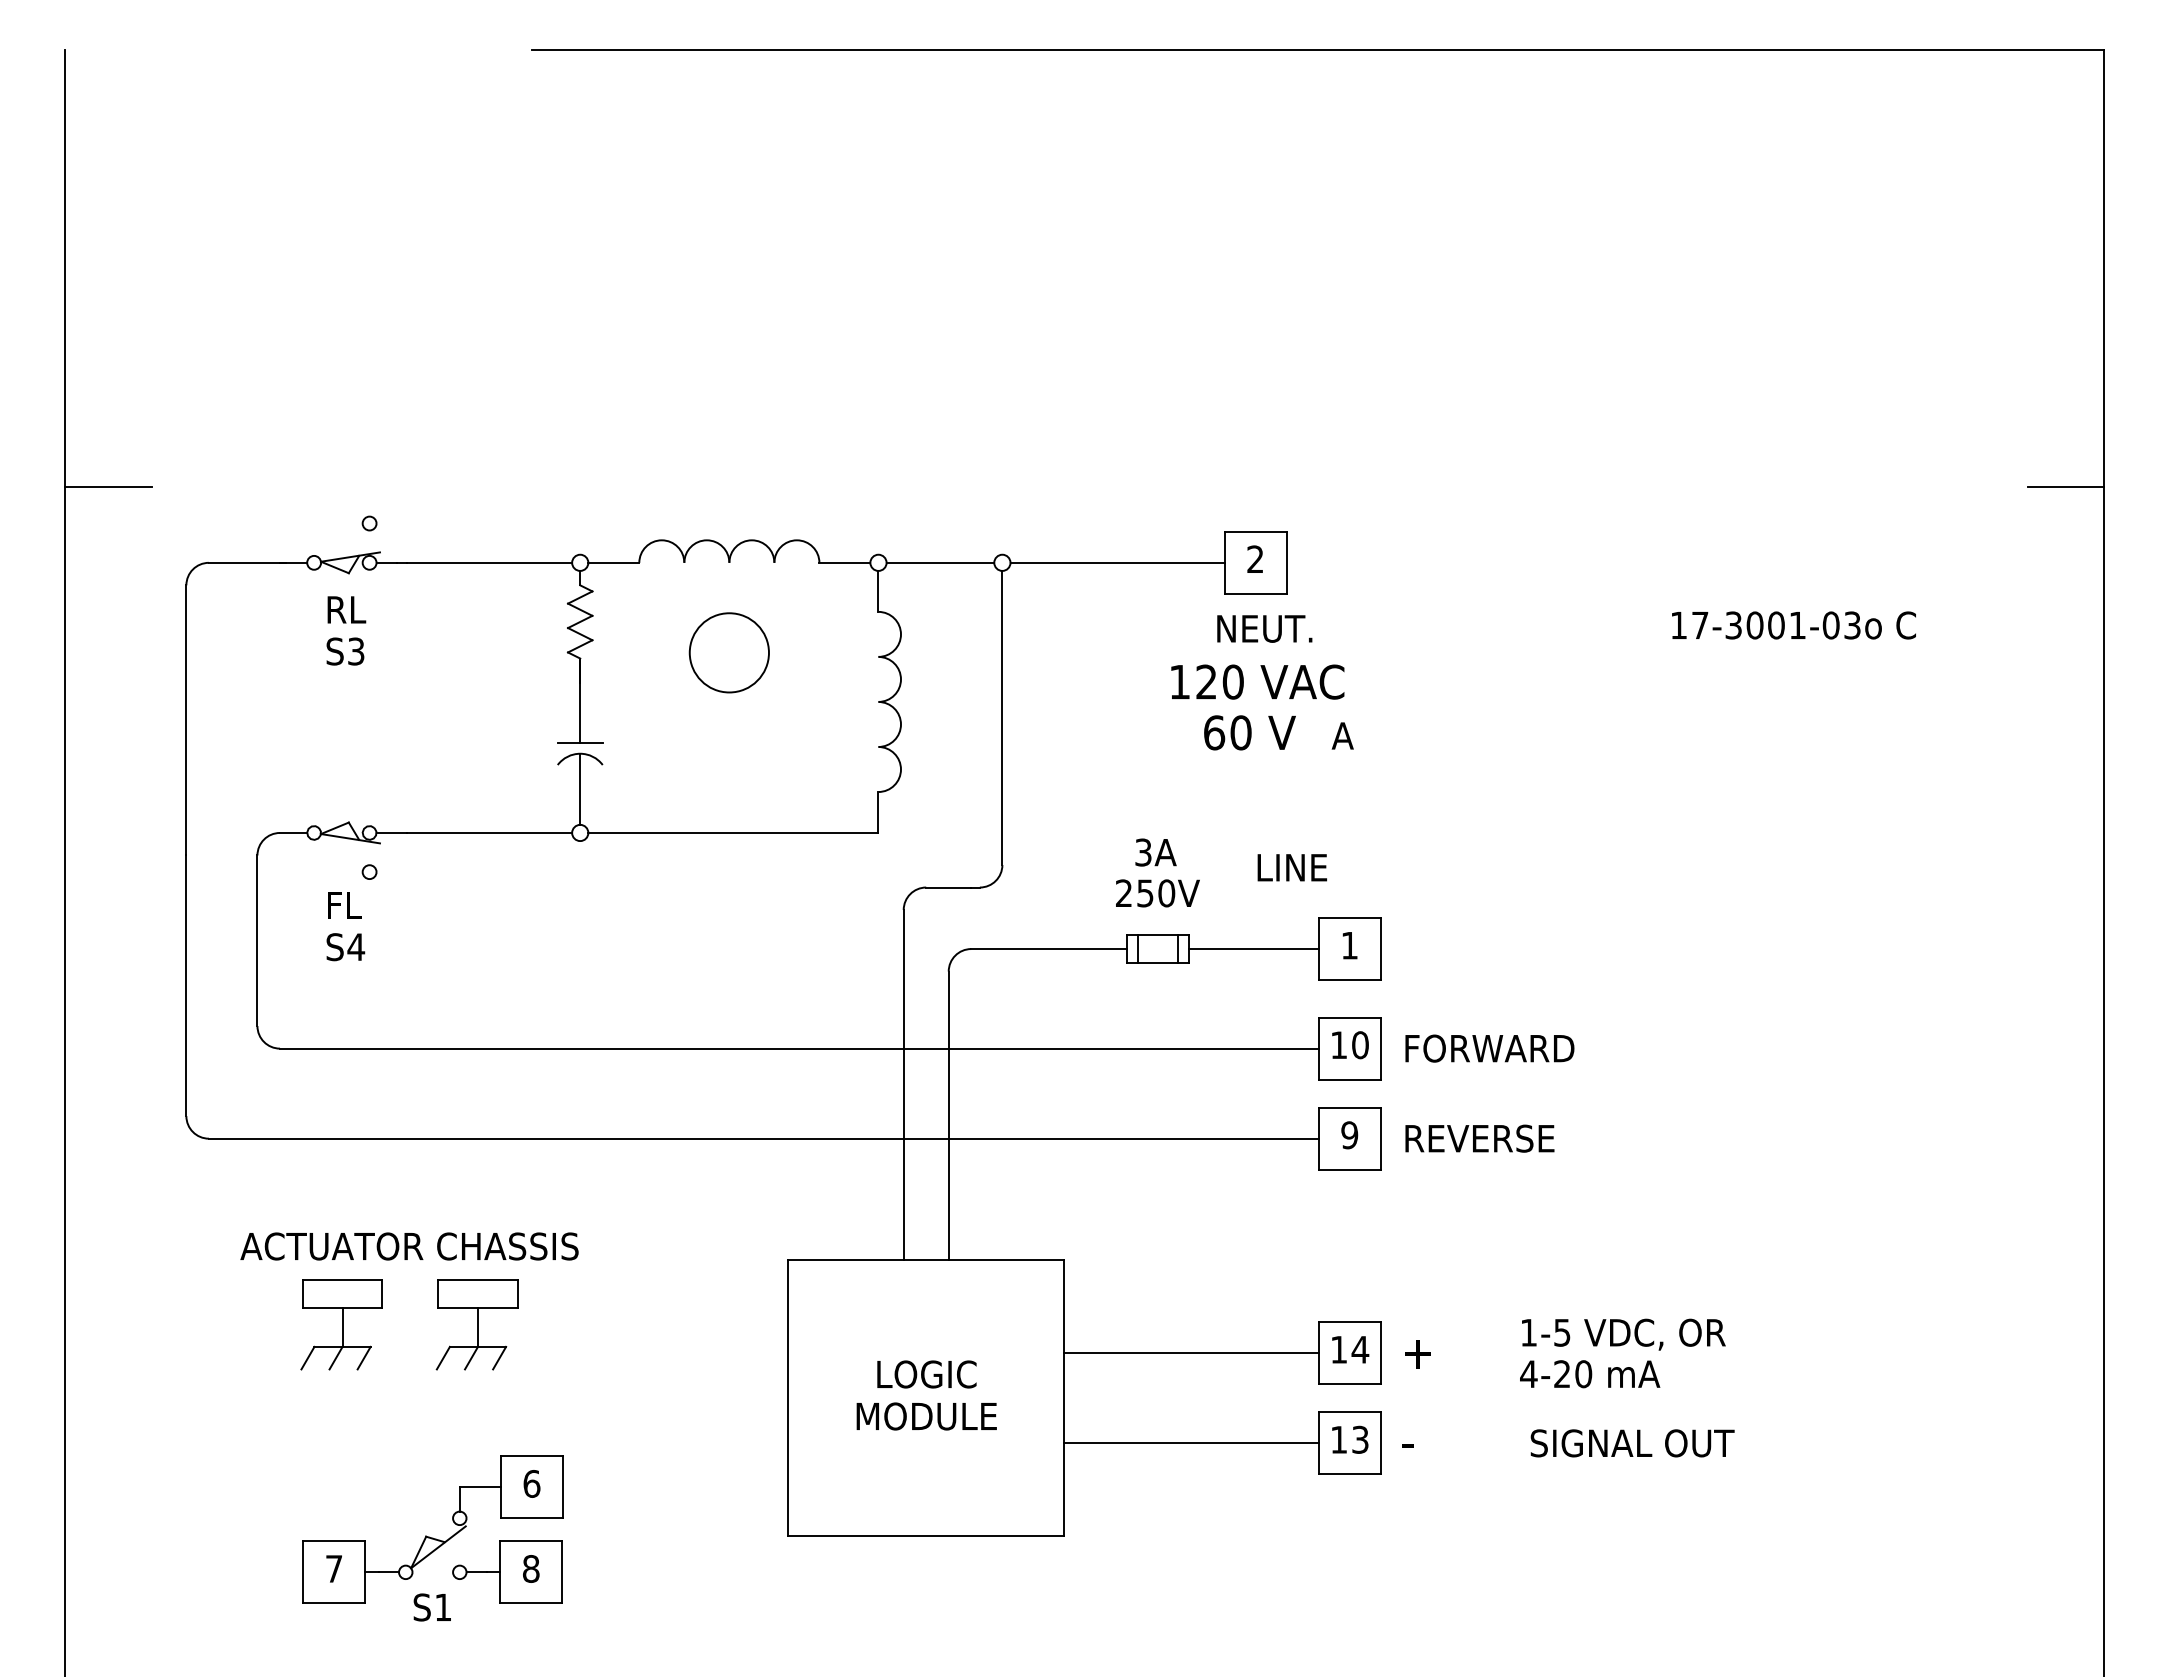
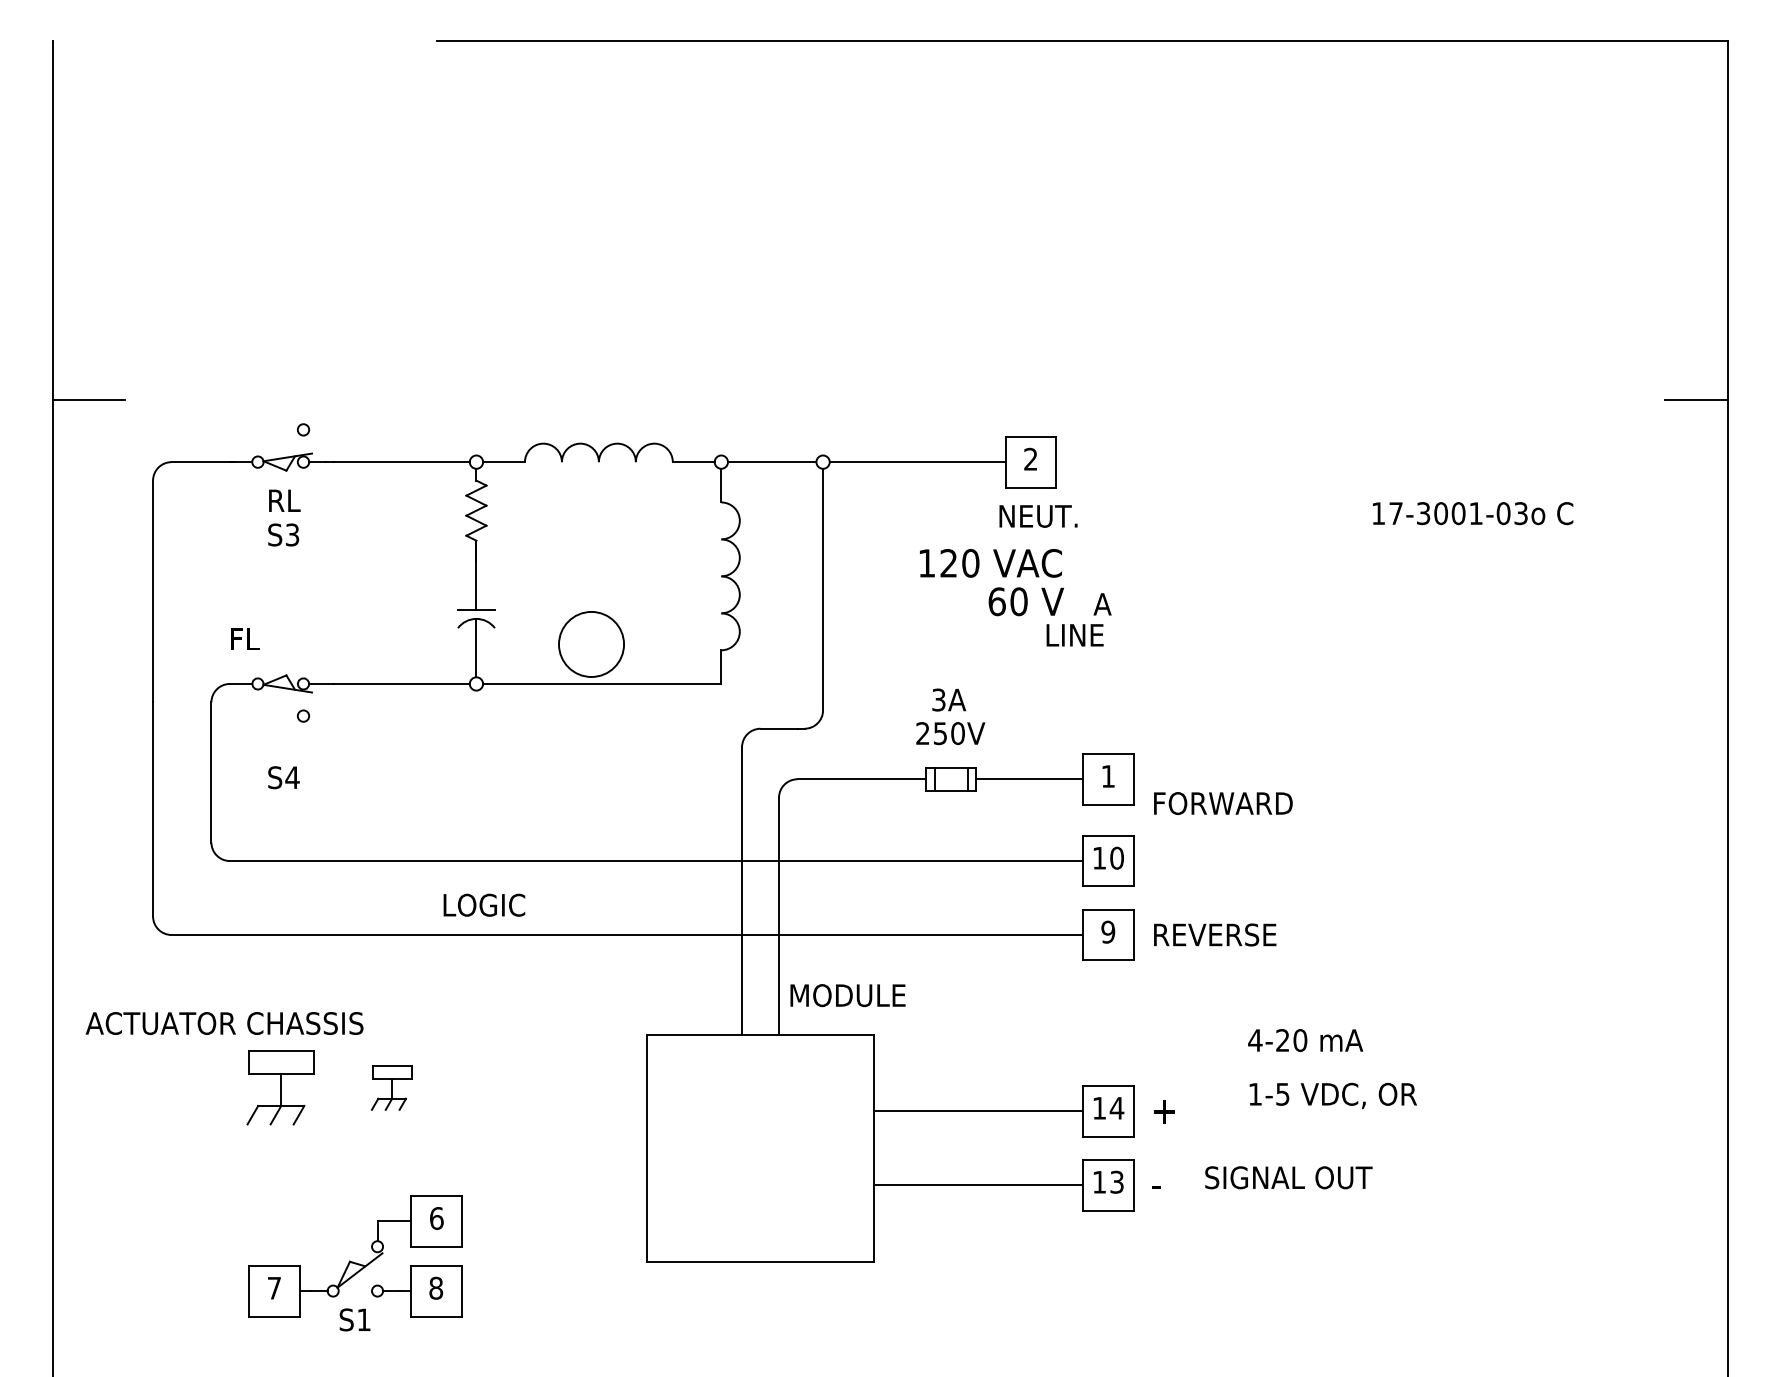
circle: (728, 652) -> (590, 644), moved
text: (1257, 681) -> (990, 562), moved
text: (1291, 867) -> (1074, 635), moved
text: (344, 905) -> (245, 639), moved
text: (1489, 1048) -> (1223, 803), moved
text: (409, 1246) -> (224, 1023), moved
part: (476, 1324) -> (391, 1087), size x0.6
text: (926, 1374) -> (484, 905), moved
text: (1590, 1374) -> (1305, 1040), moved
text: (926, 1416) -> (847, 995), moved
text: (1632, 1443) -> (1288, 1177), moved

